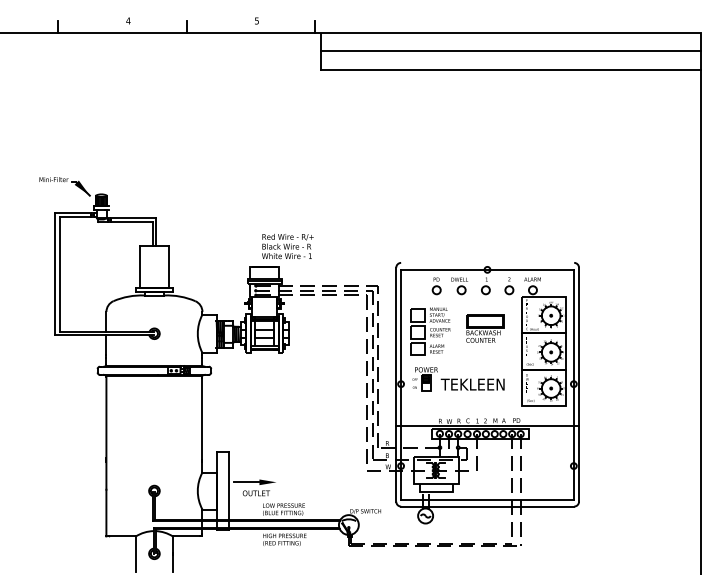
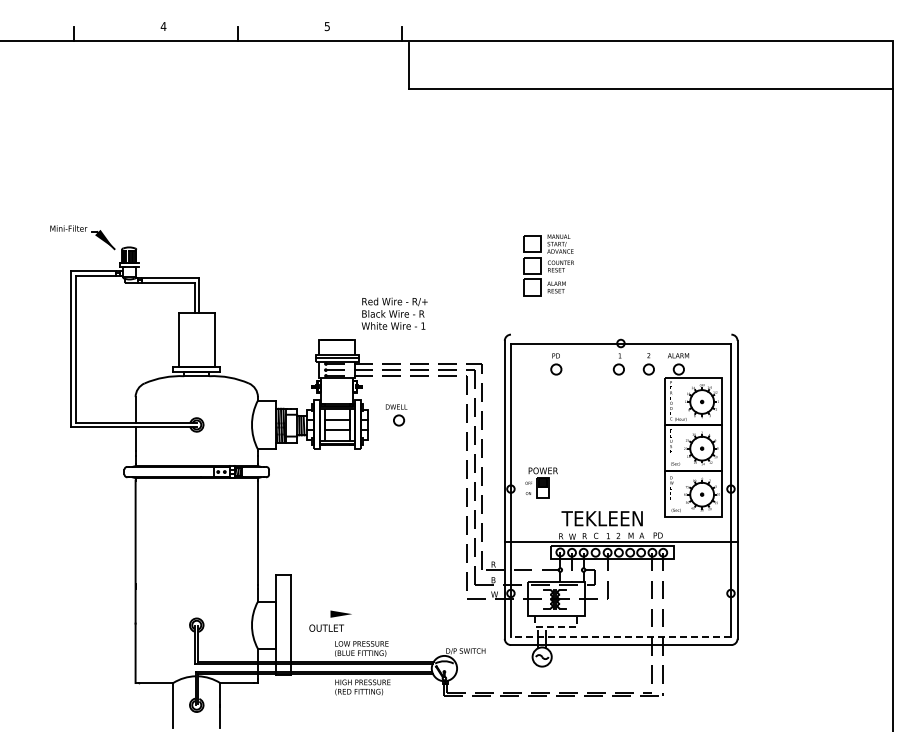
line: (510, 50) -> (650, 64), removed
text: (287, 246) -> (394, 313), moved
part: (459, 286) -> (396, 415), moved
part: (485, 328) -> (618, 418), removed
part: (430, 331) -> (548, 265), moved
text: (472, 384) -> (601, 518), moved
line: (246, 482) -> (314, 614), removed
line: (436, 492) -> (556, 626), solid -> dashed
line: (487, 499) -> (620, 636), solid -> dashed

